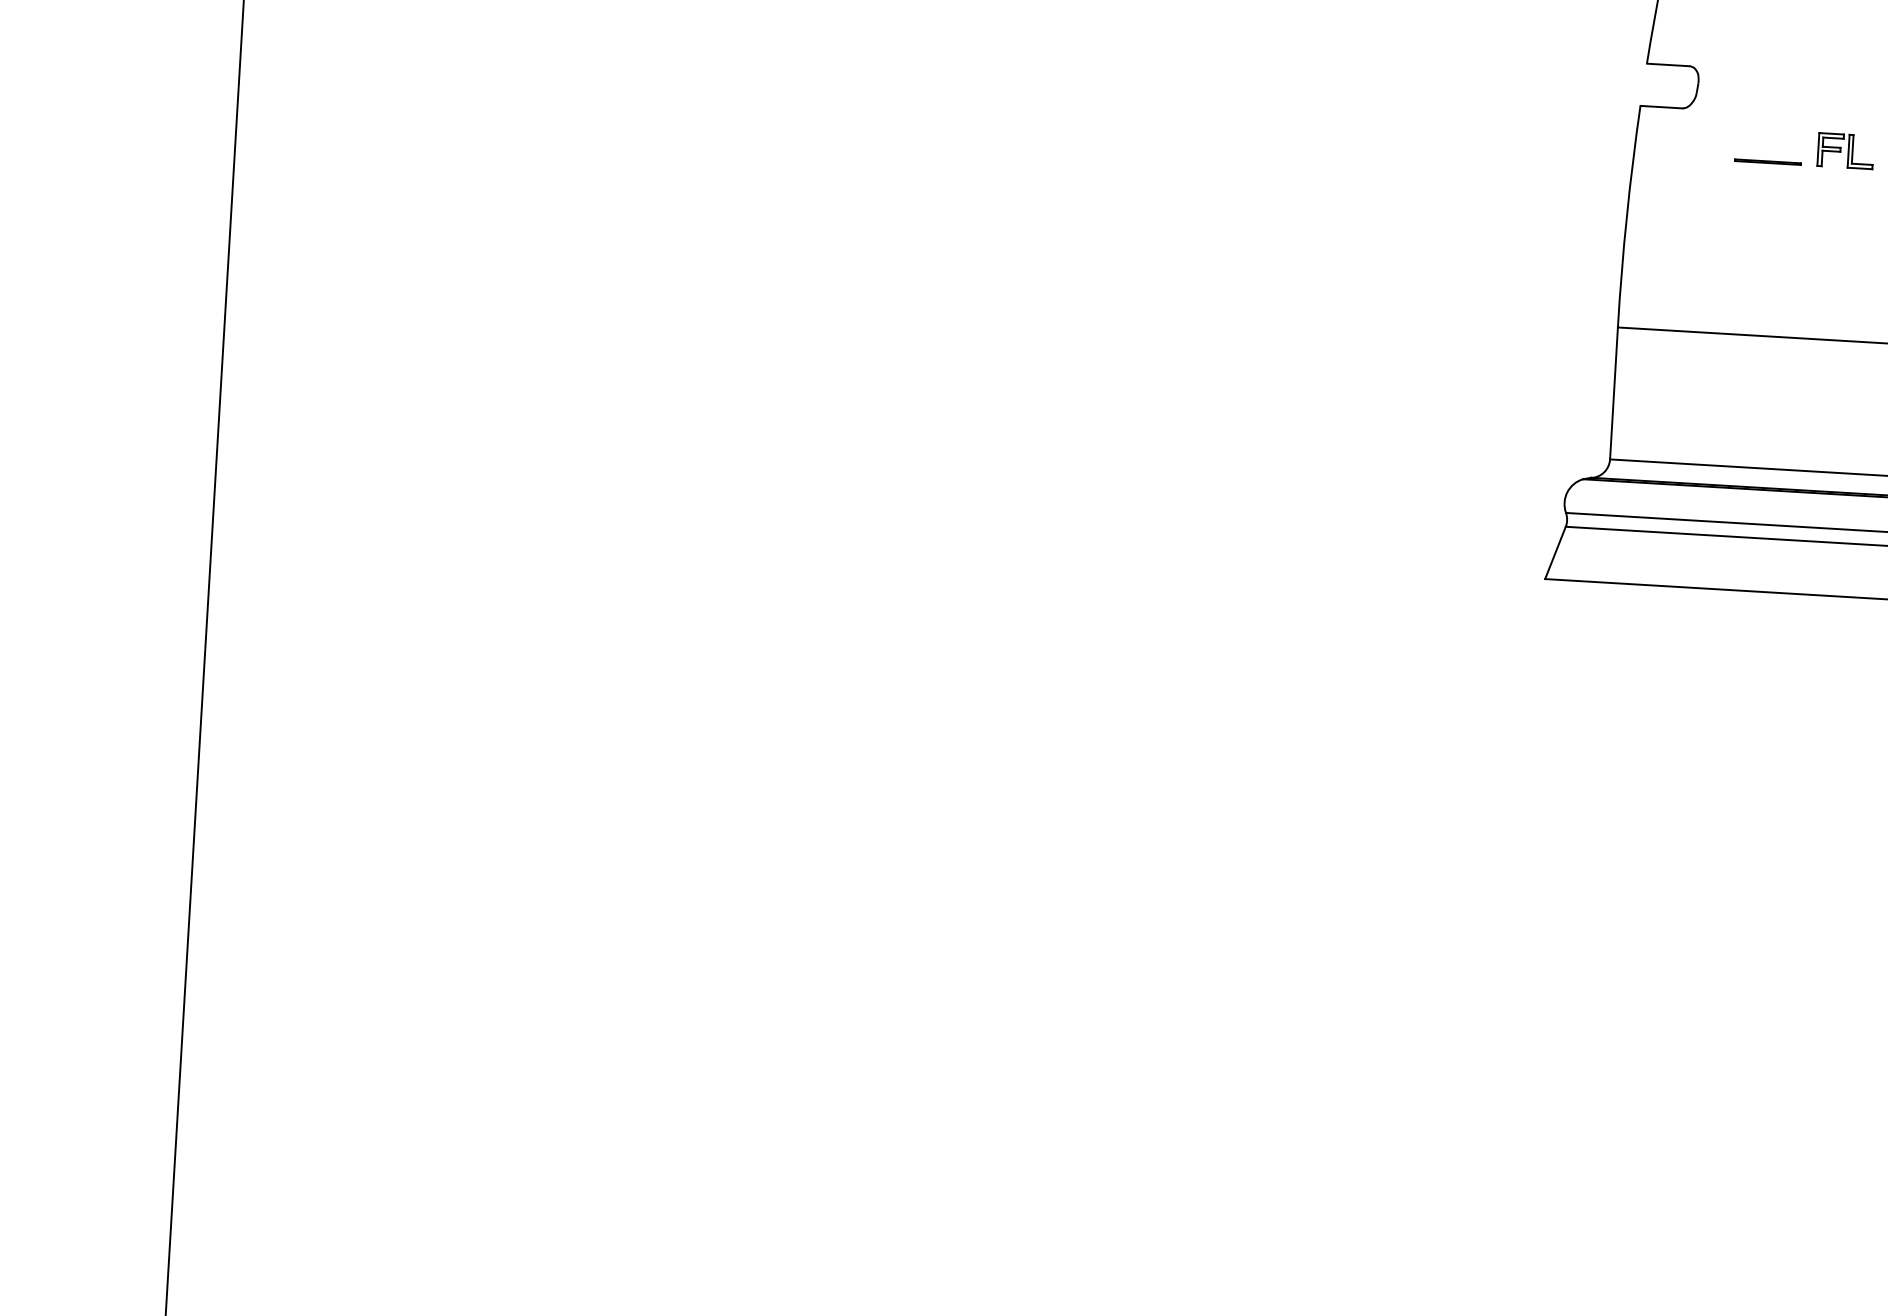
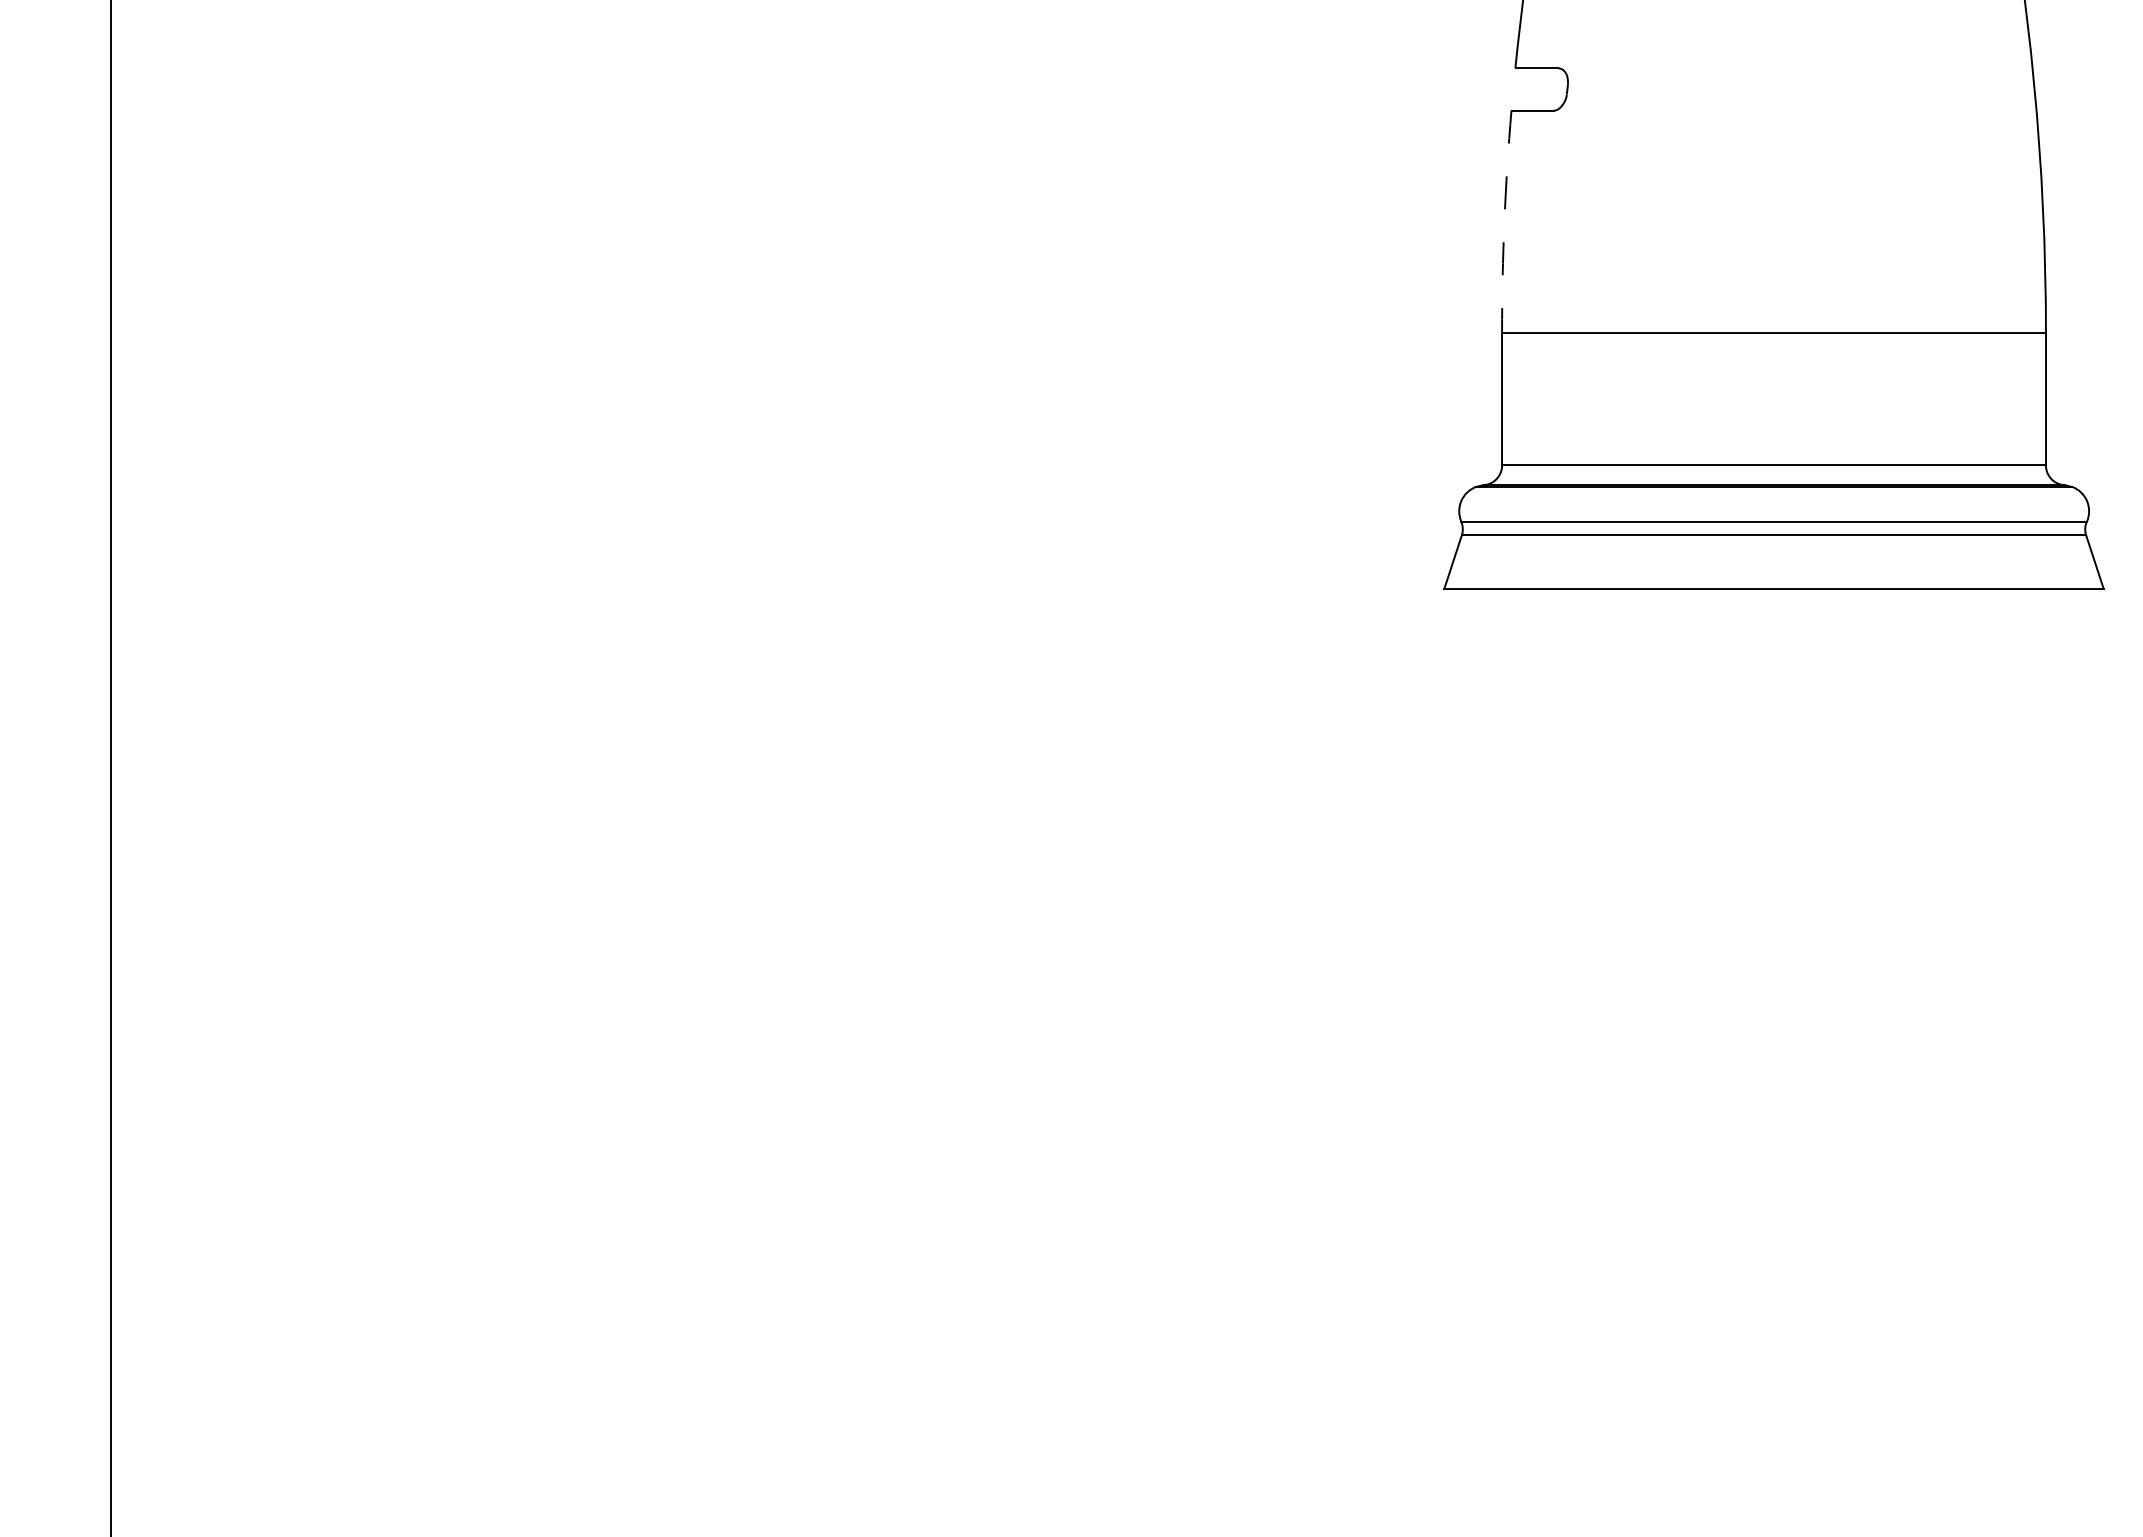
part: (1846, 150) -> (1719, 143), removed
line: (1767, 162) -> (1641, 159), removed
arc: (1626, 216) -> (1504, 221), solid -> dashed

